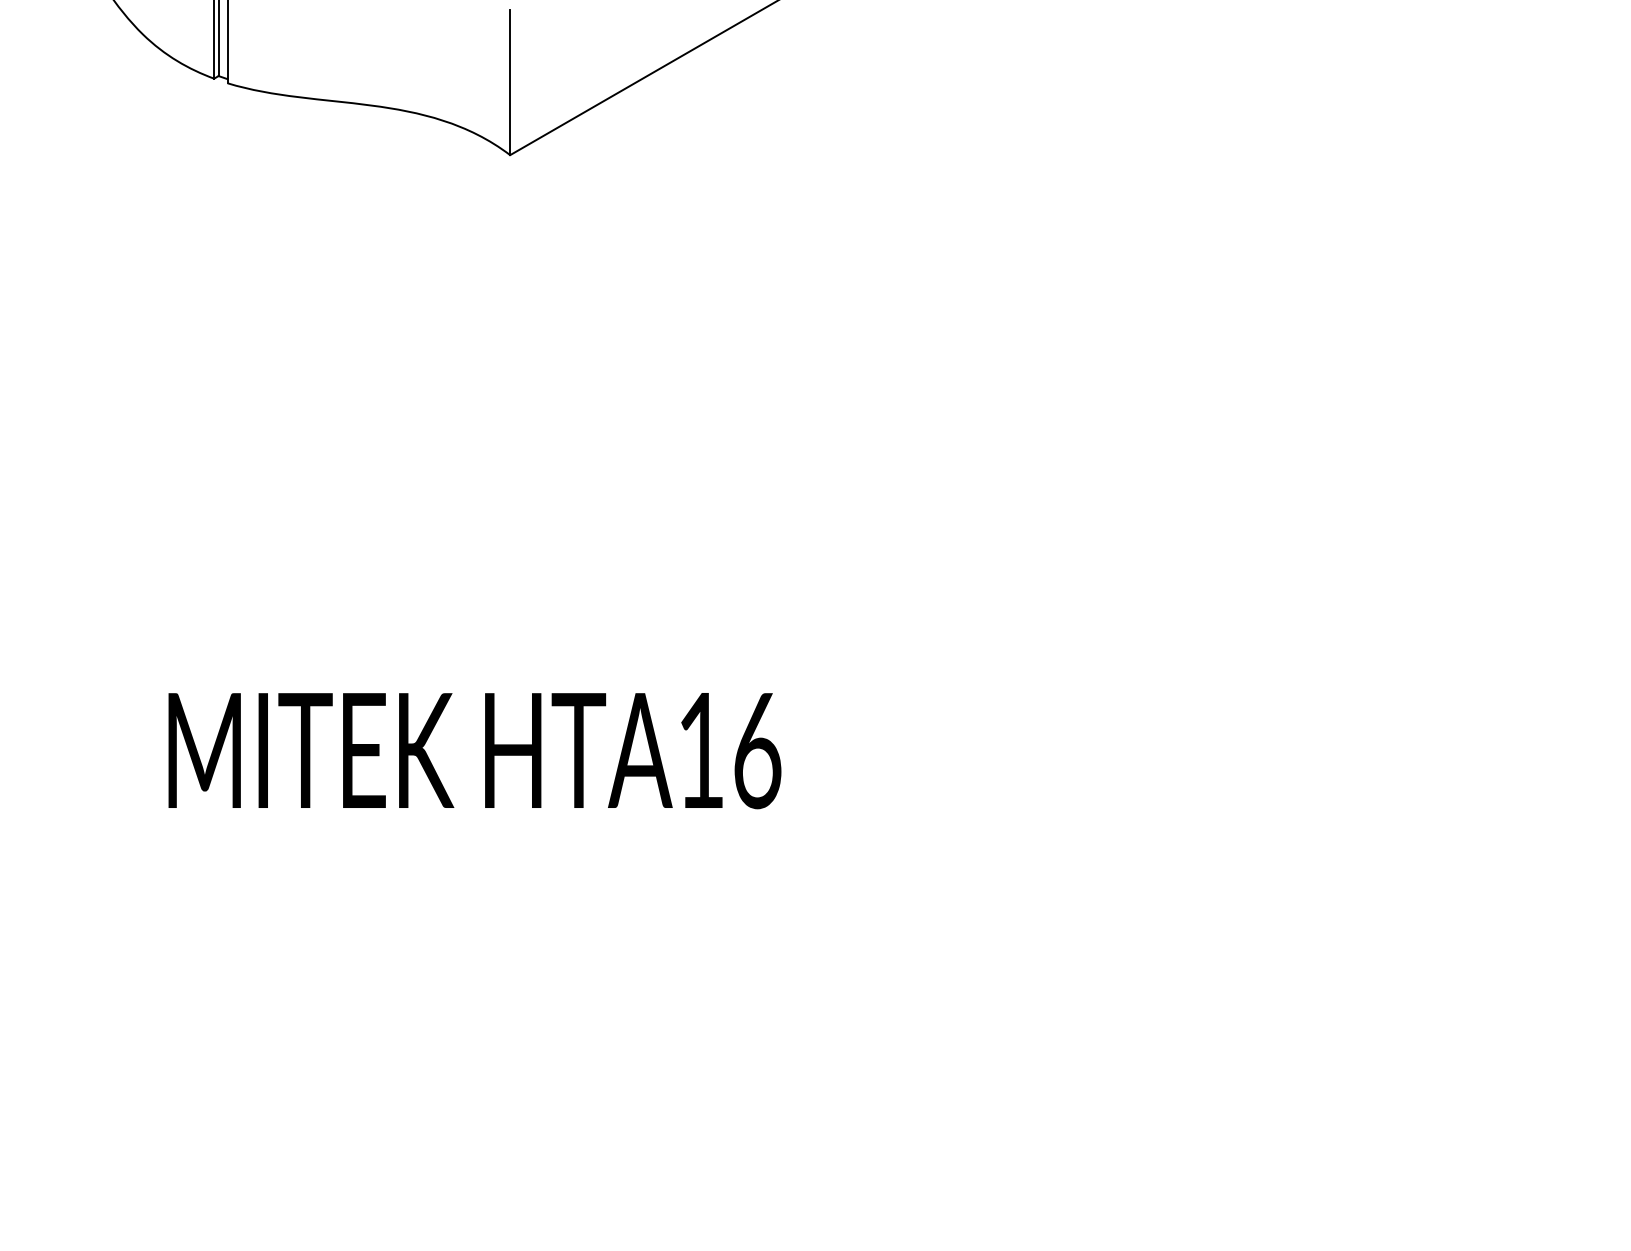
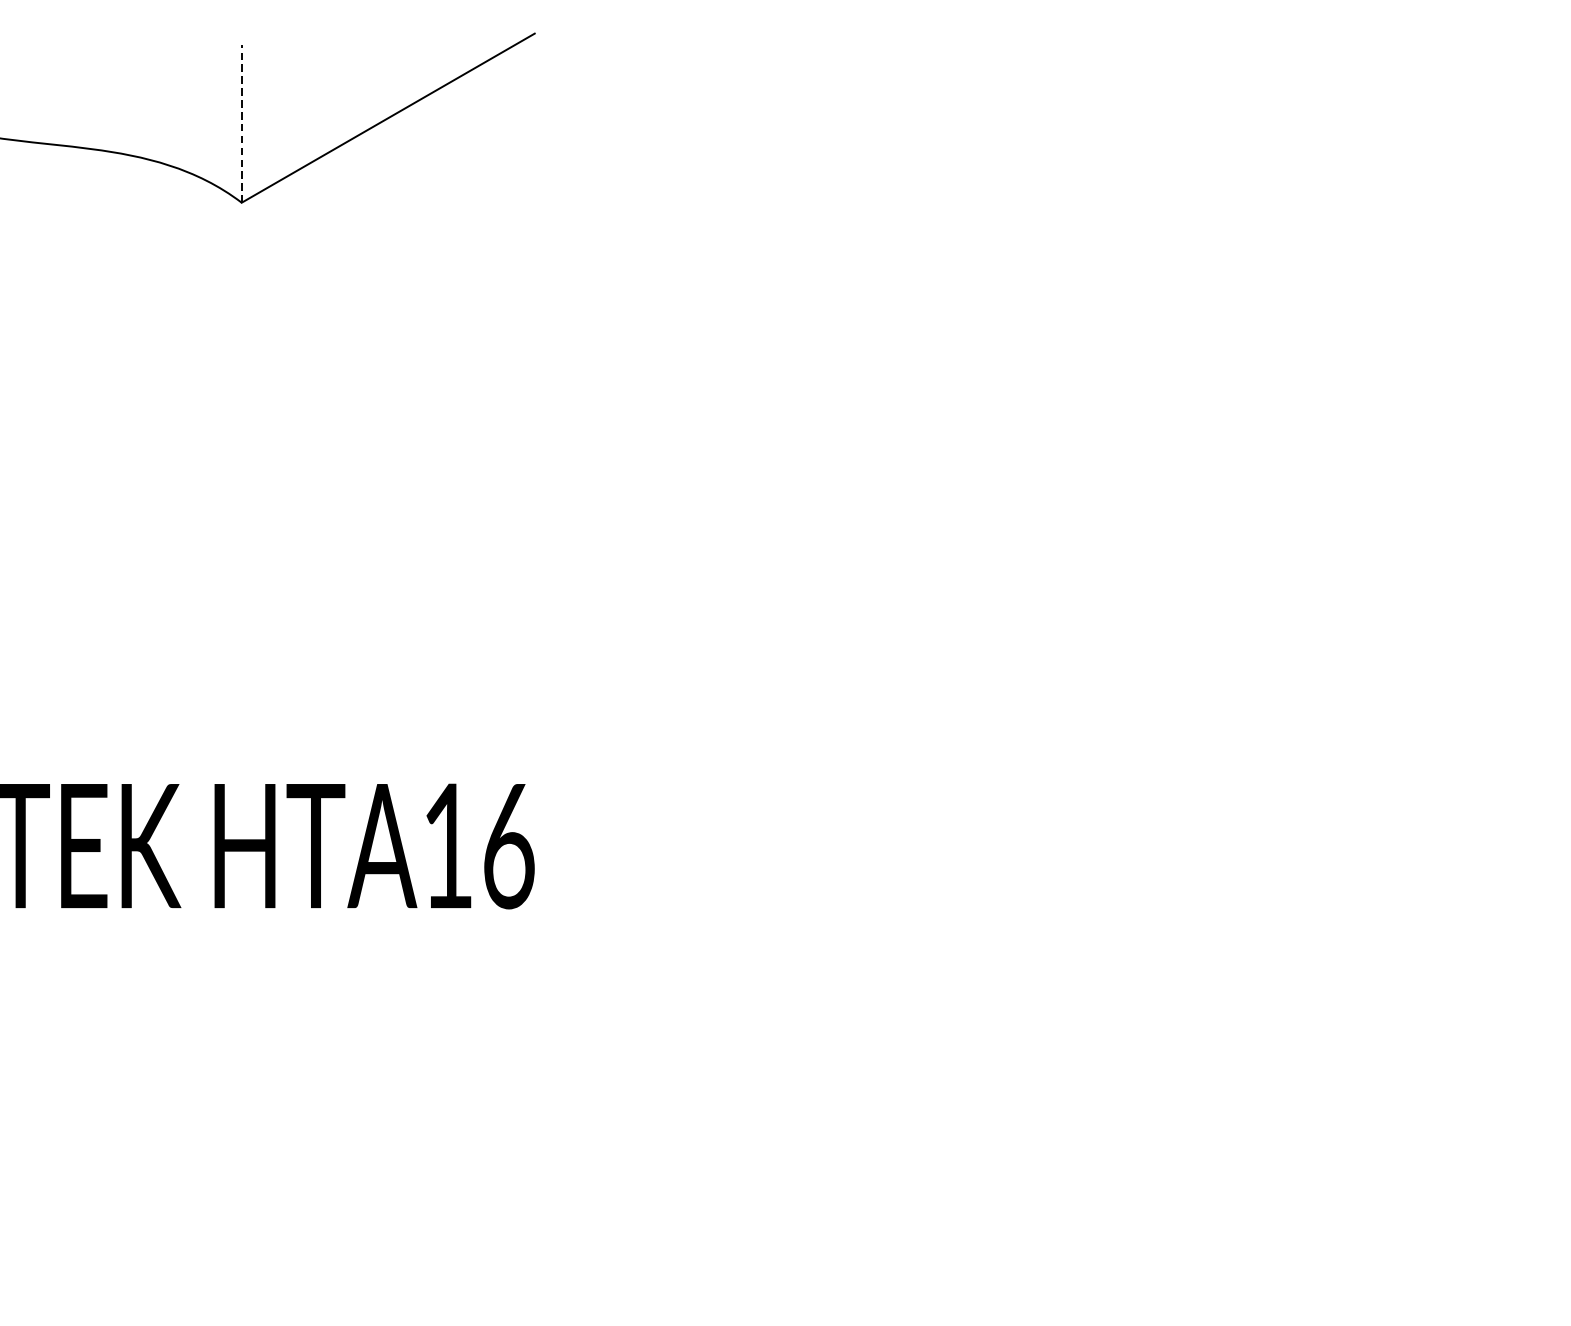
line: (510, 82) -> (242, 124), solid -> dashed

